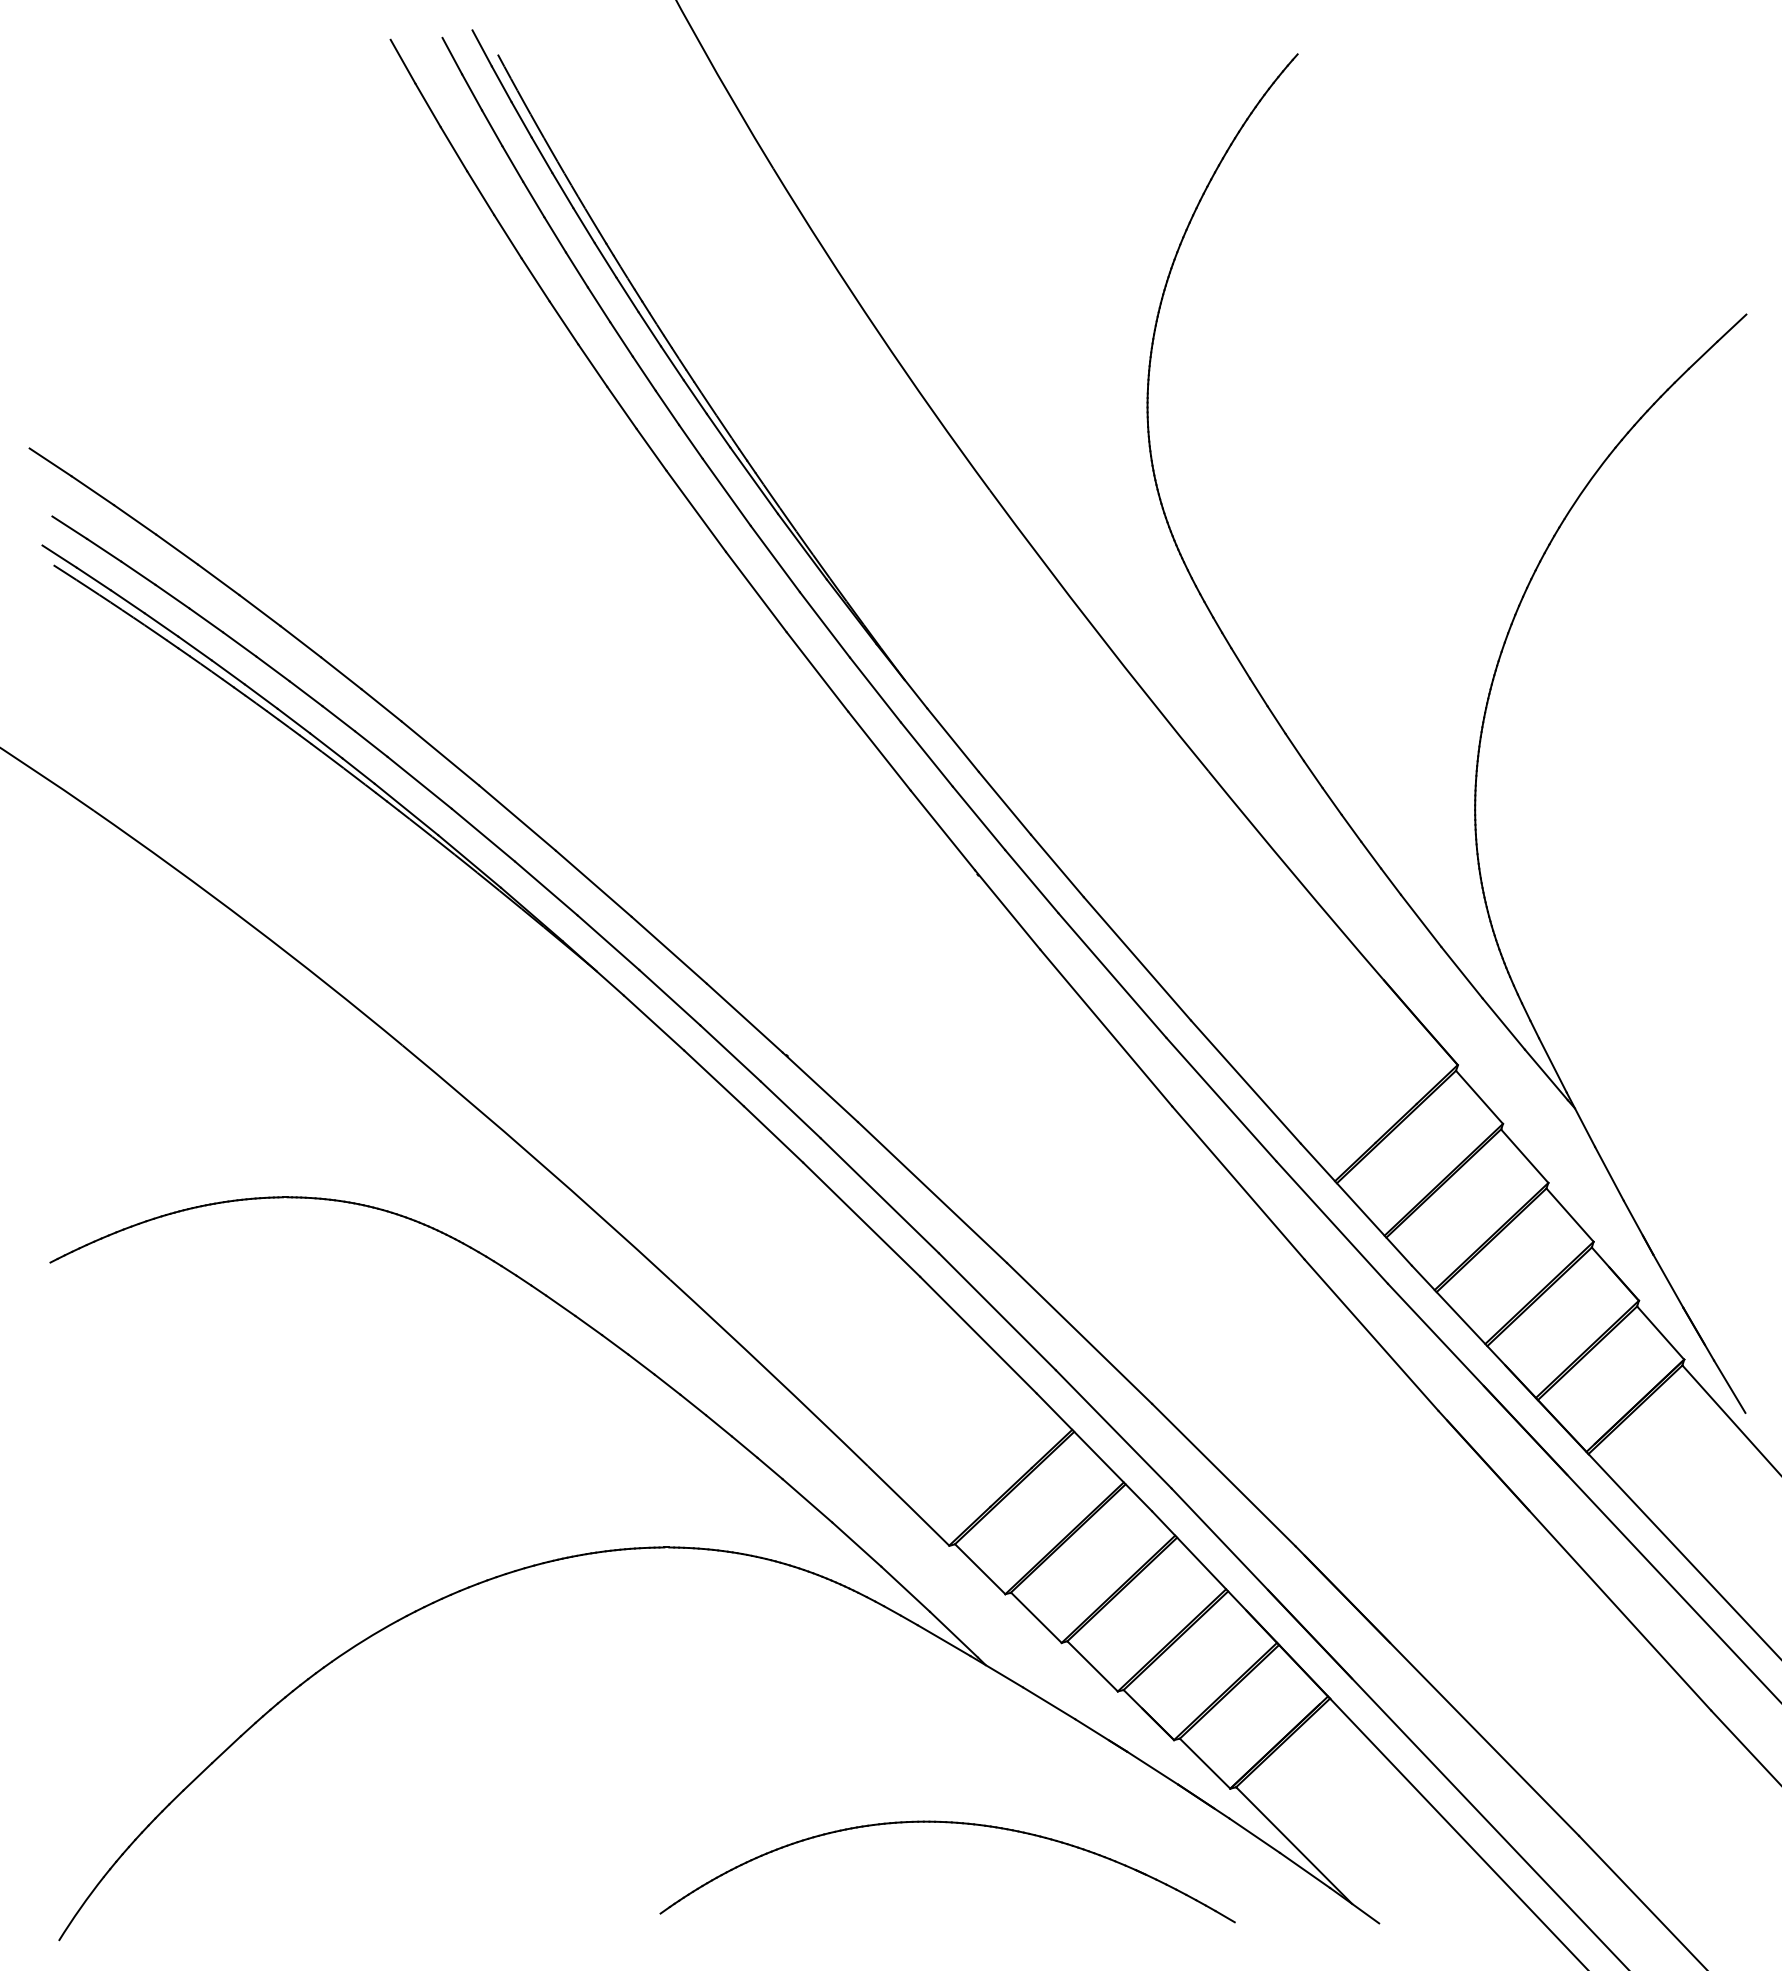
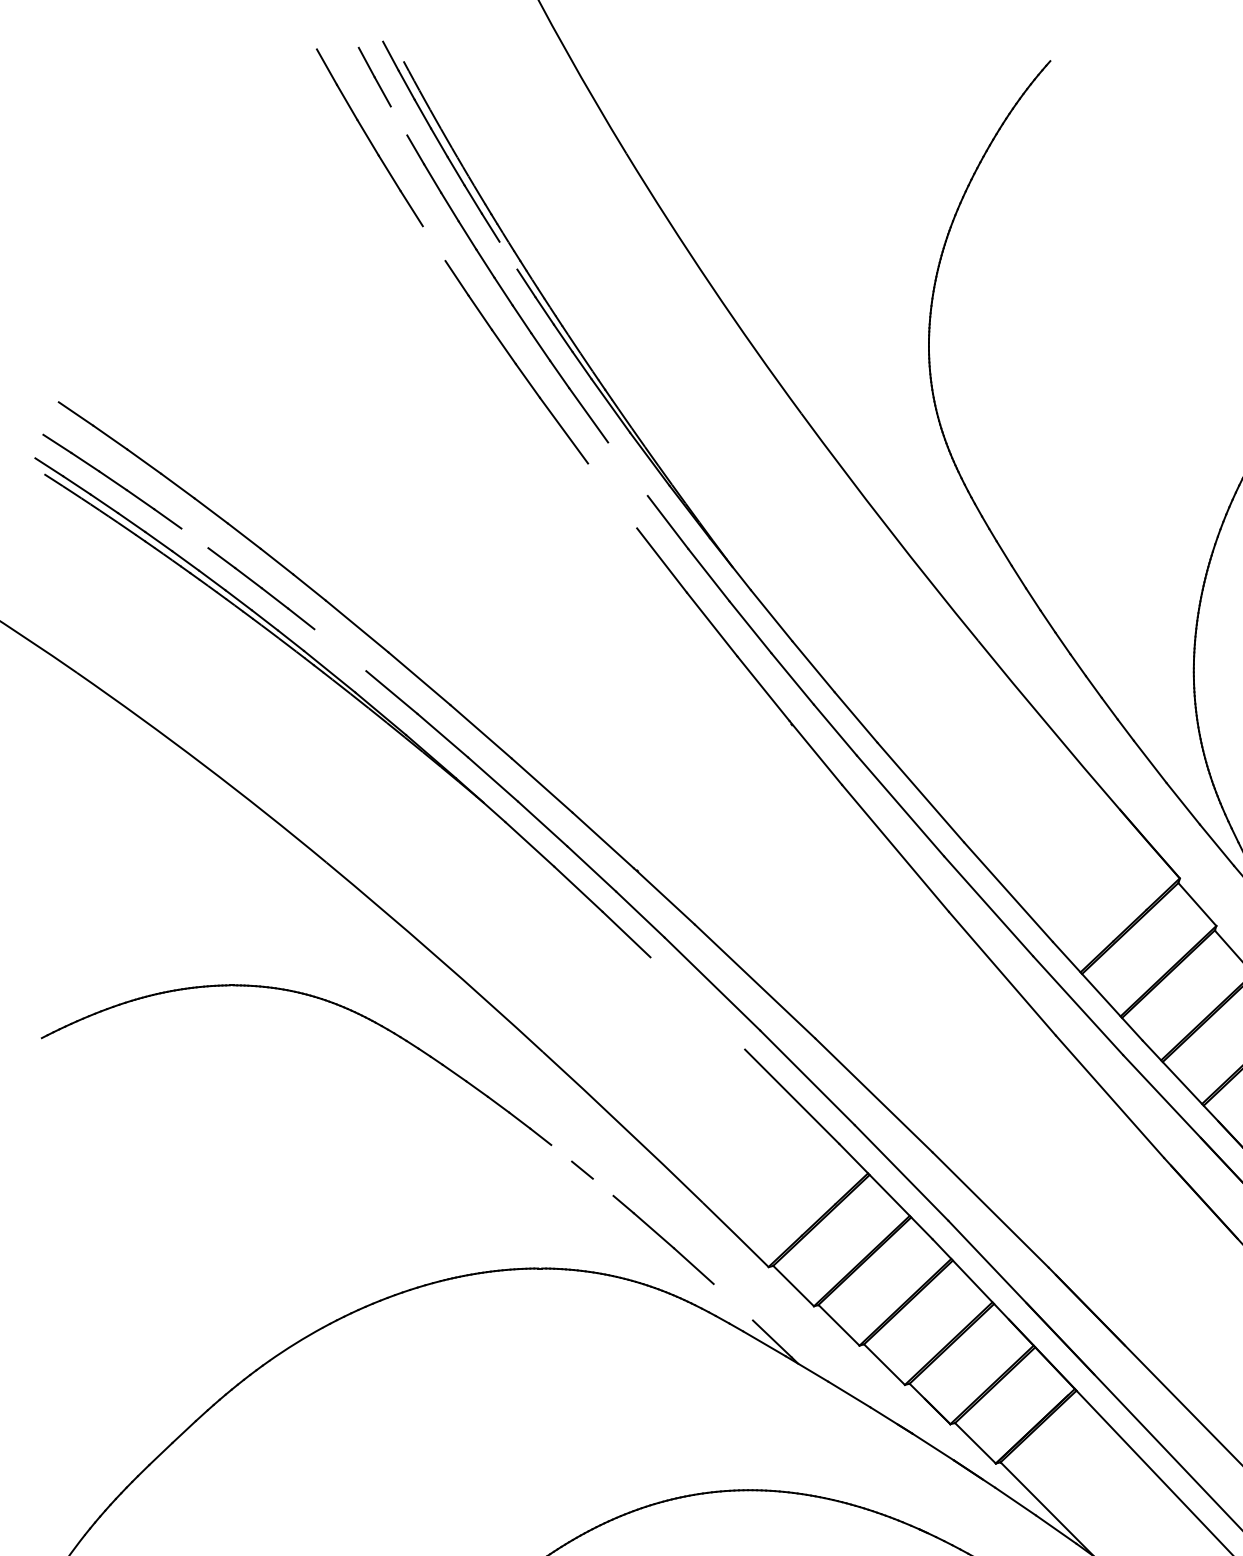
line: (492, 128) -> (399, 121), removed
line: (535, 279) -> (434, 243), removed
line: (627, 294) -> (508, 255), removed
line: (50, 462) -> (41, 391), removed
line: (774, 558) -> (627, 468), removed
line: (755, 591) -> (611, 495), removed
line: (239, 644) -> (194, 538), removed
line: (419, 782) -> (340, 649), removed
line: (861, 1219) -> (697, 1003), removed
line: (693, 1404) -> (561, 1152), removed
line: (744, 1446) -> (603, 1186), removed
line: (905, 1588) -> (733, 1301), removed

